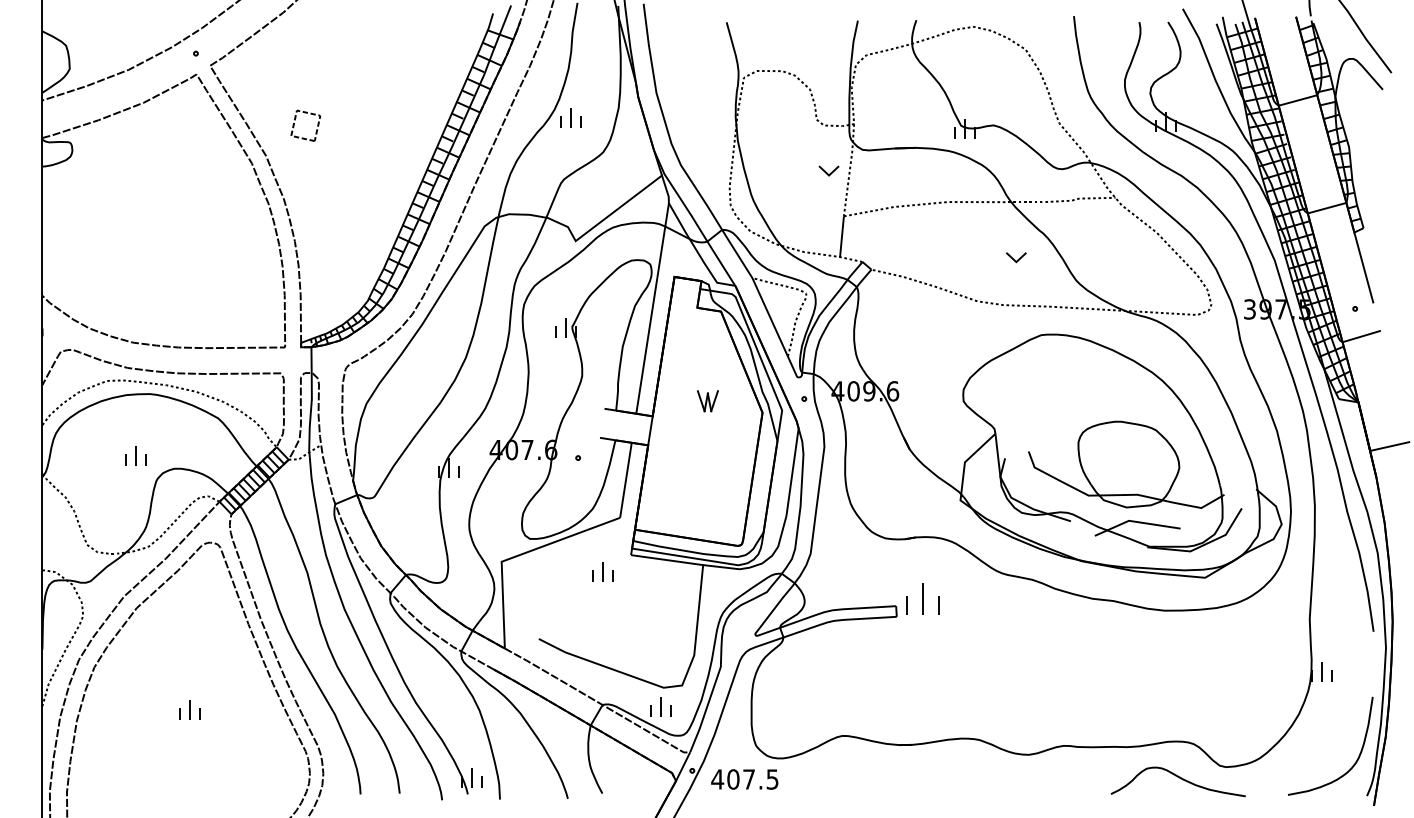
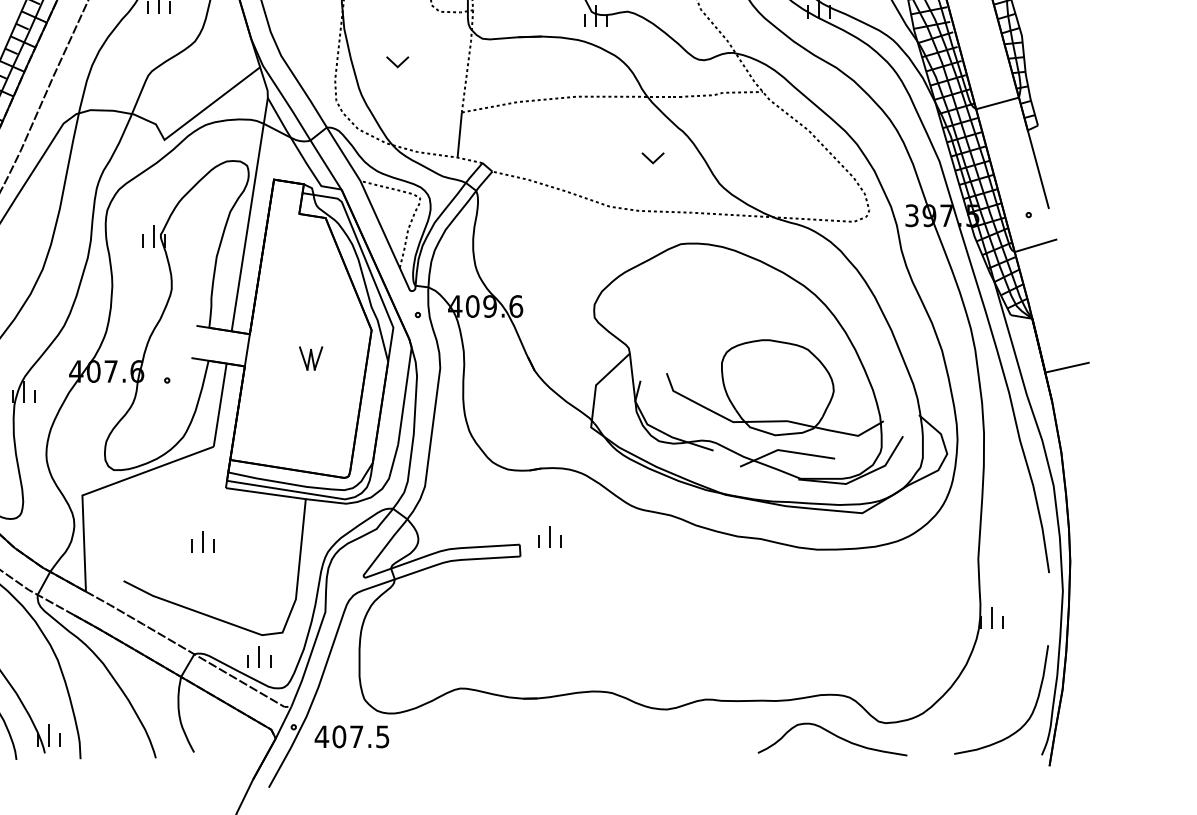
part: (828, 170) -> (397, 61), moved
part: (707, 401) -> (310, 358), moved
part: (602, 571) -> (201, 540), moved
part: (922, 599) -> (548, 537), size x0.62

